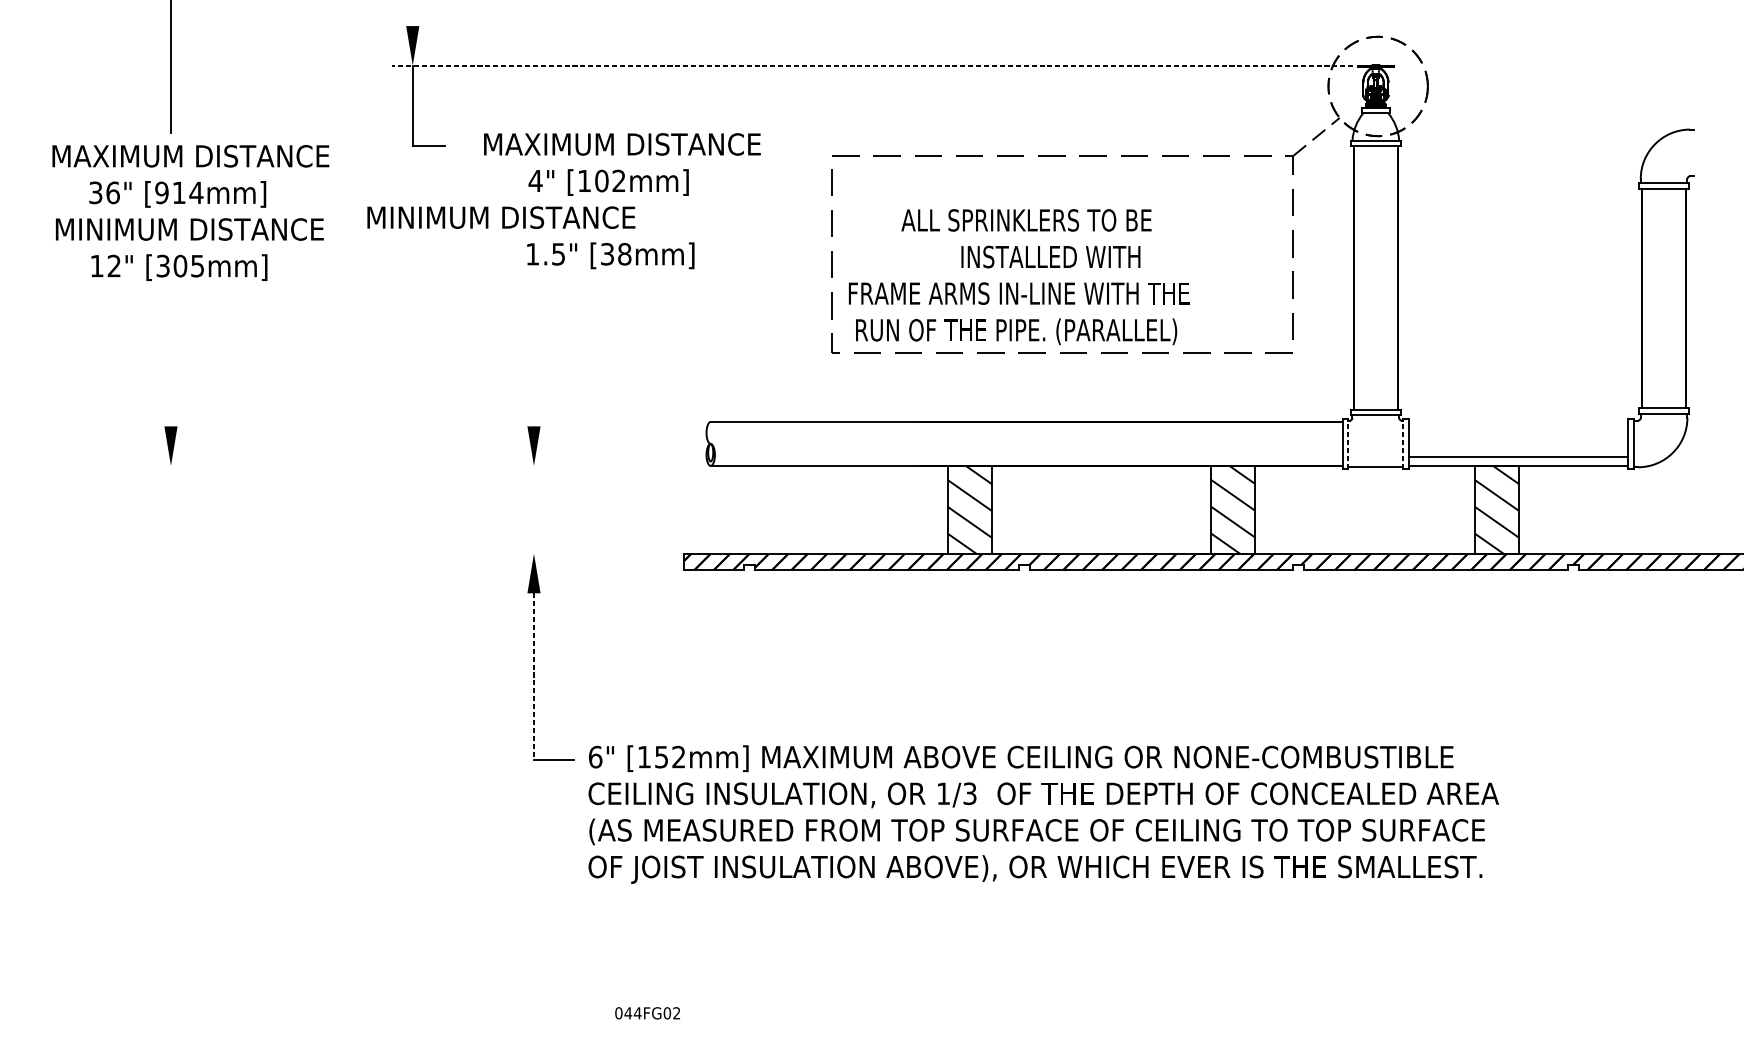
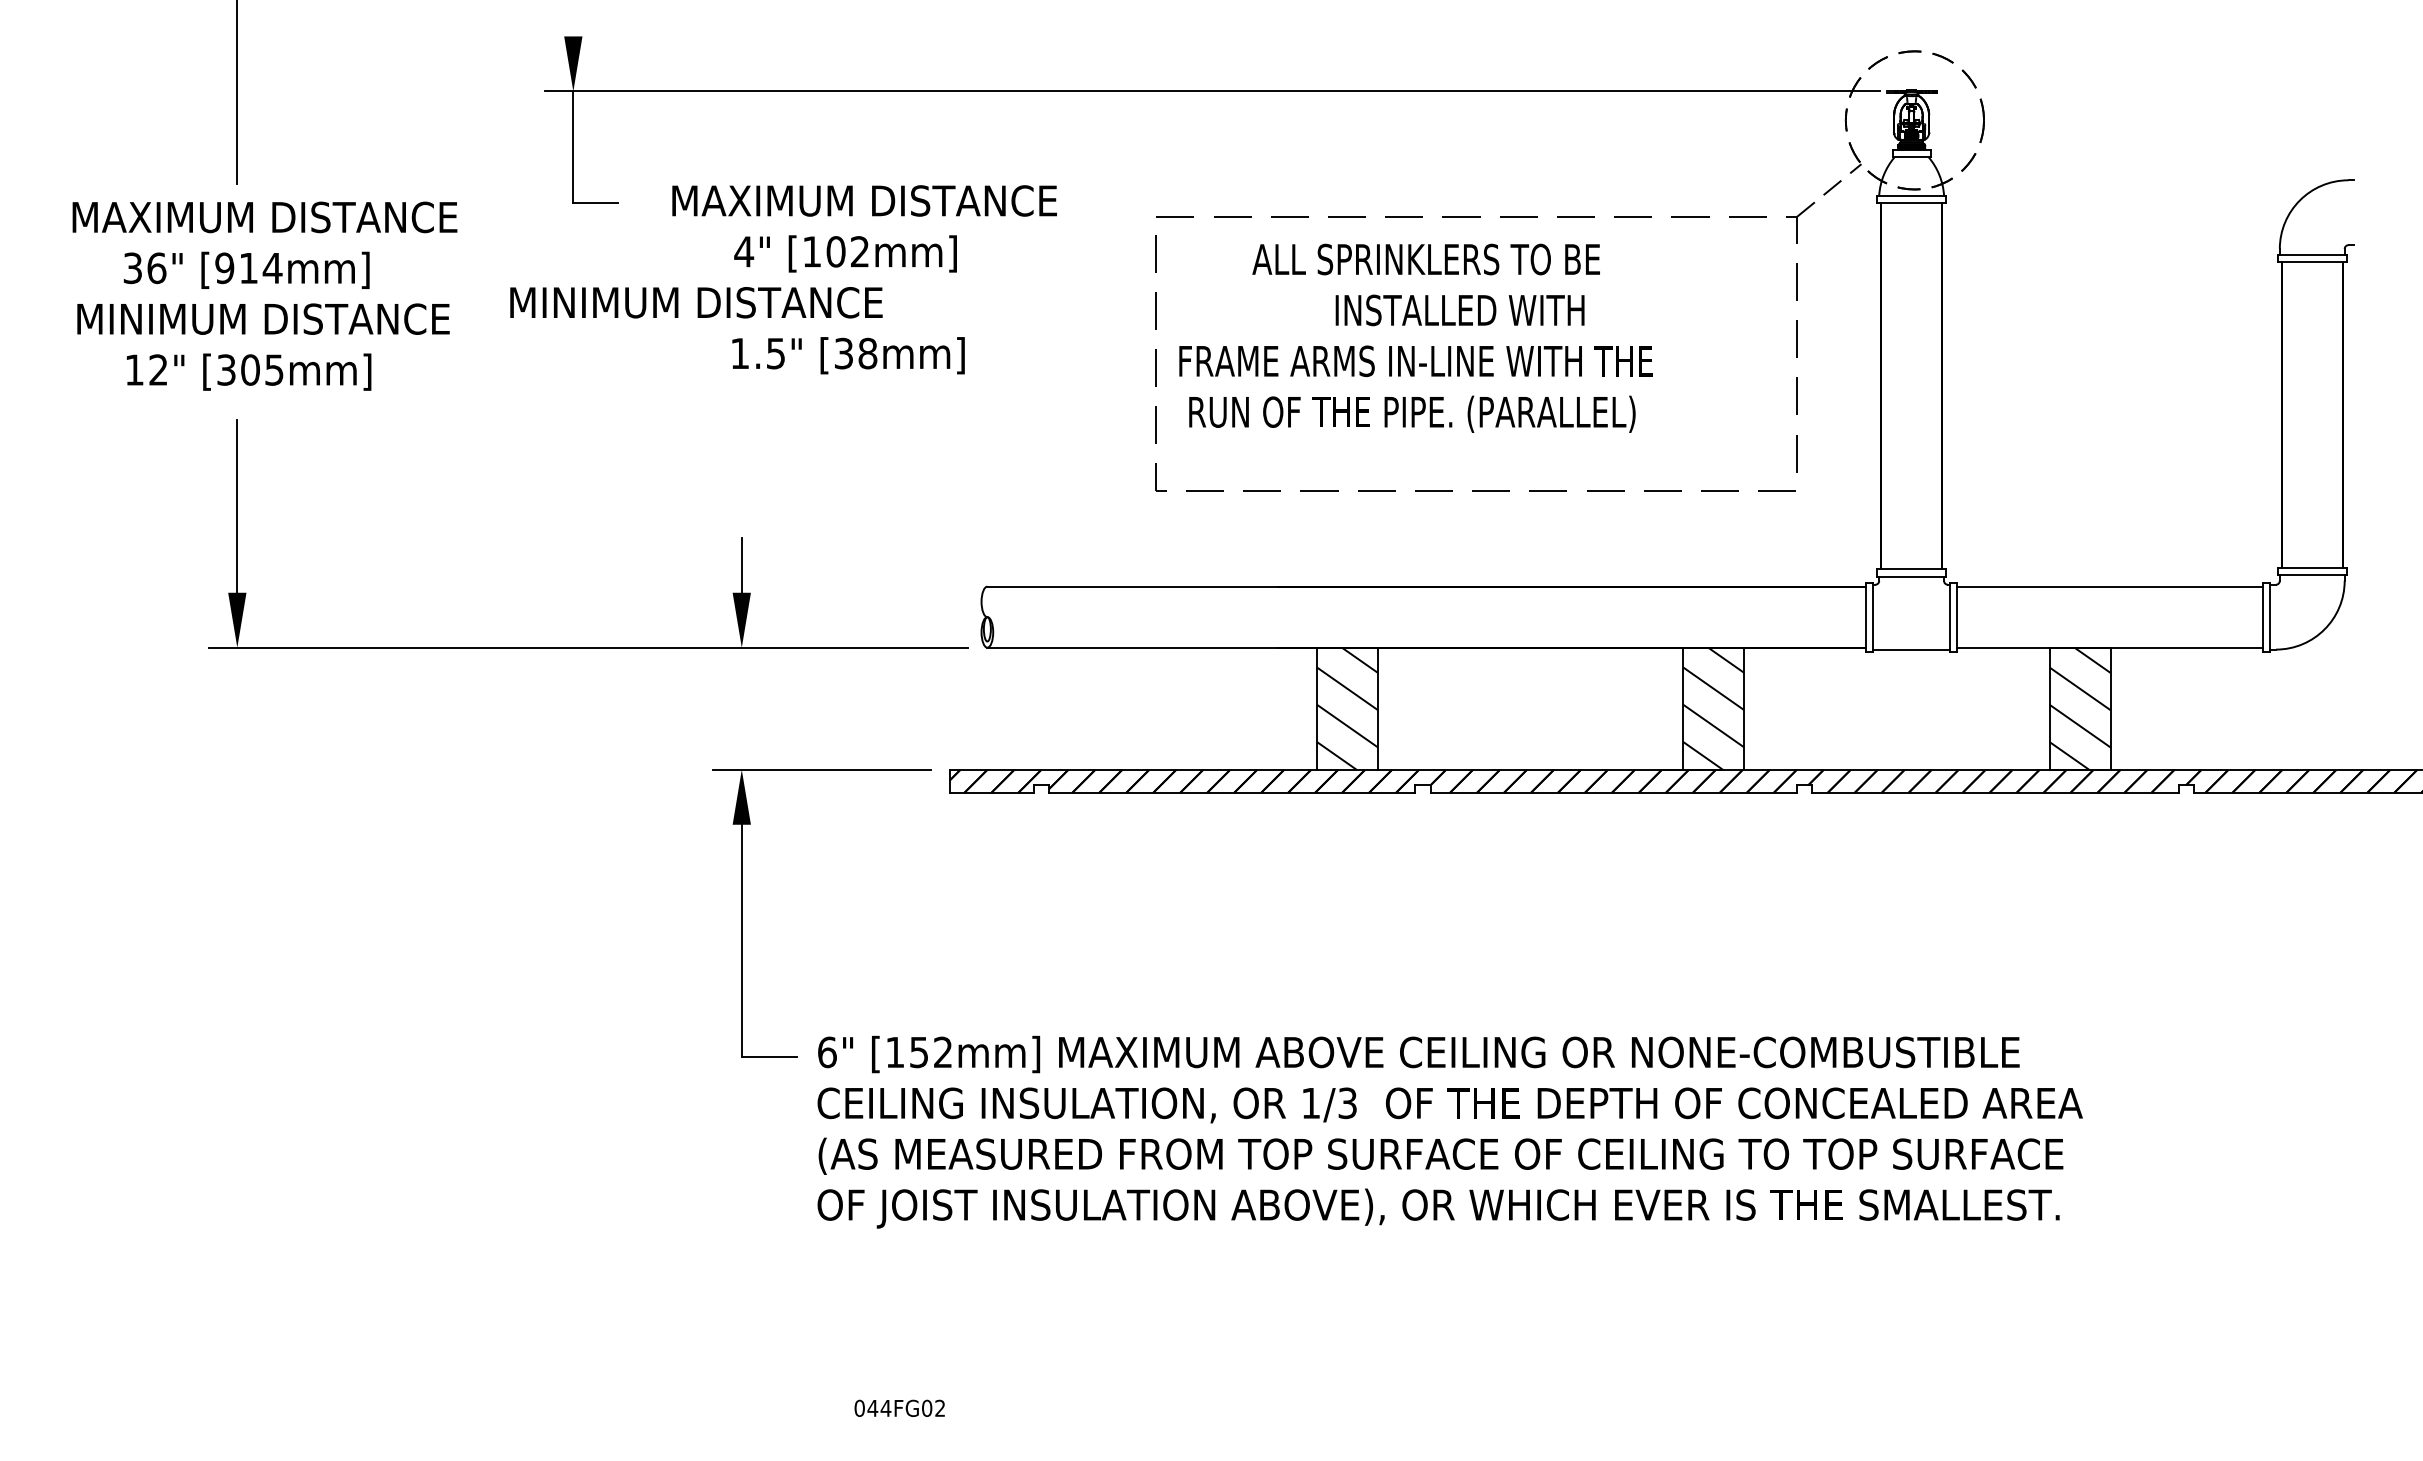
line: (872, 65) -> (1212, 91), dashed -> solid
text: (1018, 276) -> (1415, 337), moved
line: (171, 363) -> (237, 505), added
line: (533, 406) -> (741, 564), added
line: (1348, 443) -> (1873, 616), dashed -> solid
line: (1403, 443) -> (1949, 616), dashed -> solid
line: (1518, 457) -> (2109, 586), moved
line: (423, 465) -> (588, 647), added
line: (591, 553) -> (821, 769), added
line: (533, 677) -> (741, 941), dashed -> solid

